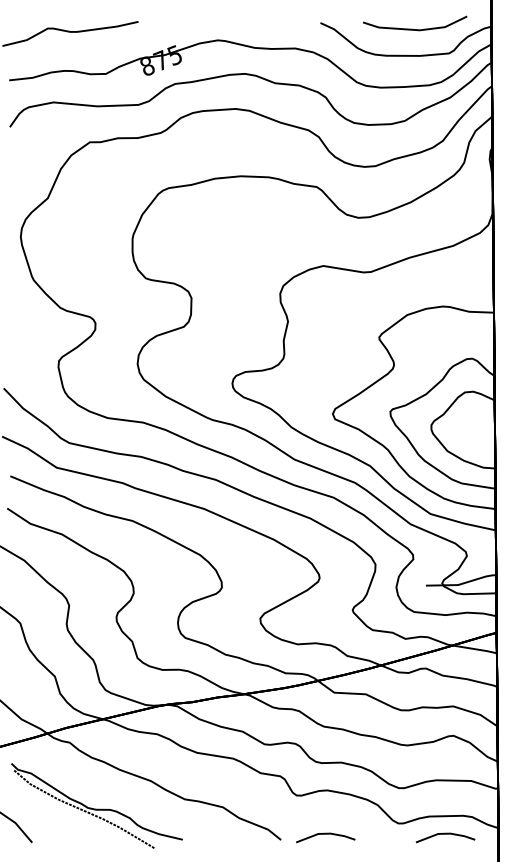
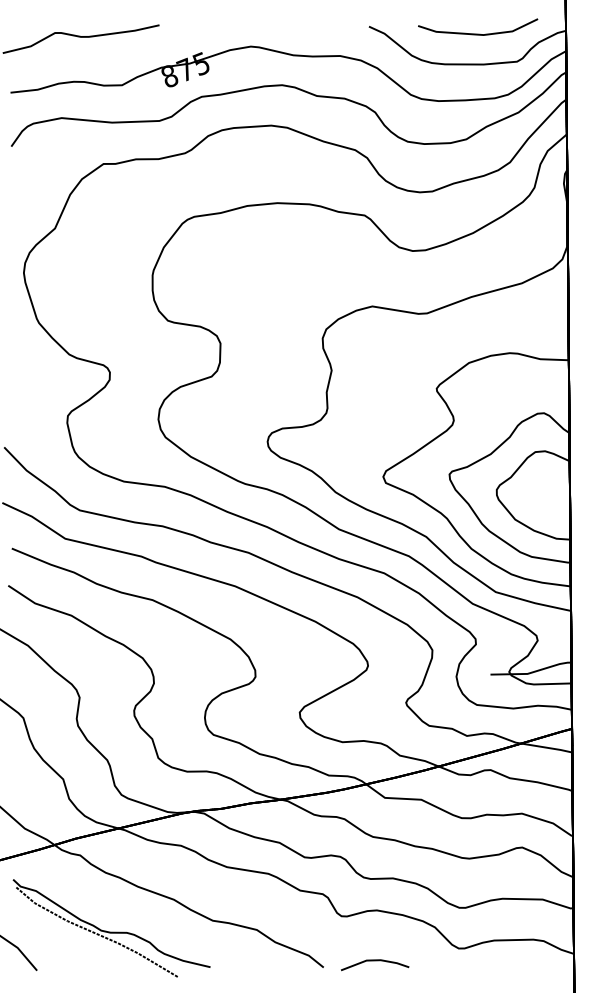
line: (445, 834) -> (513, 961), removed

